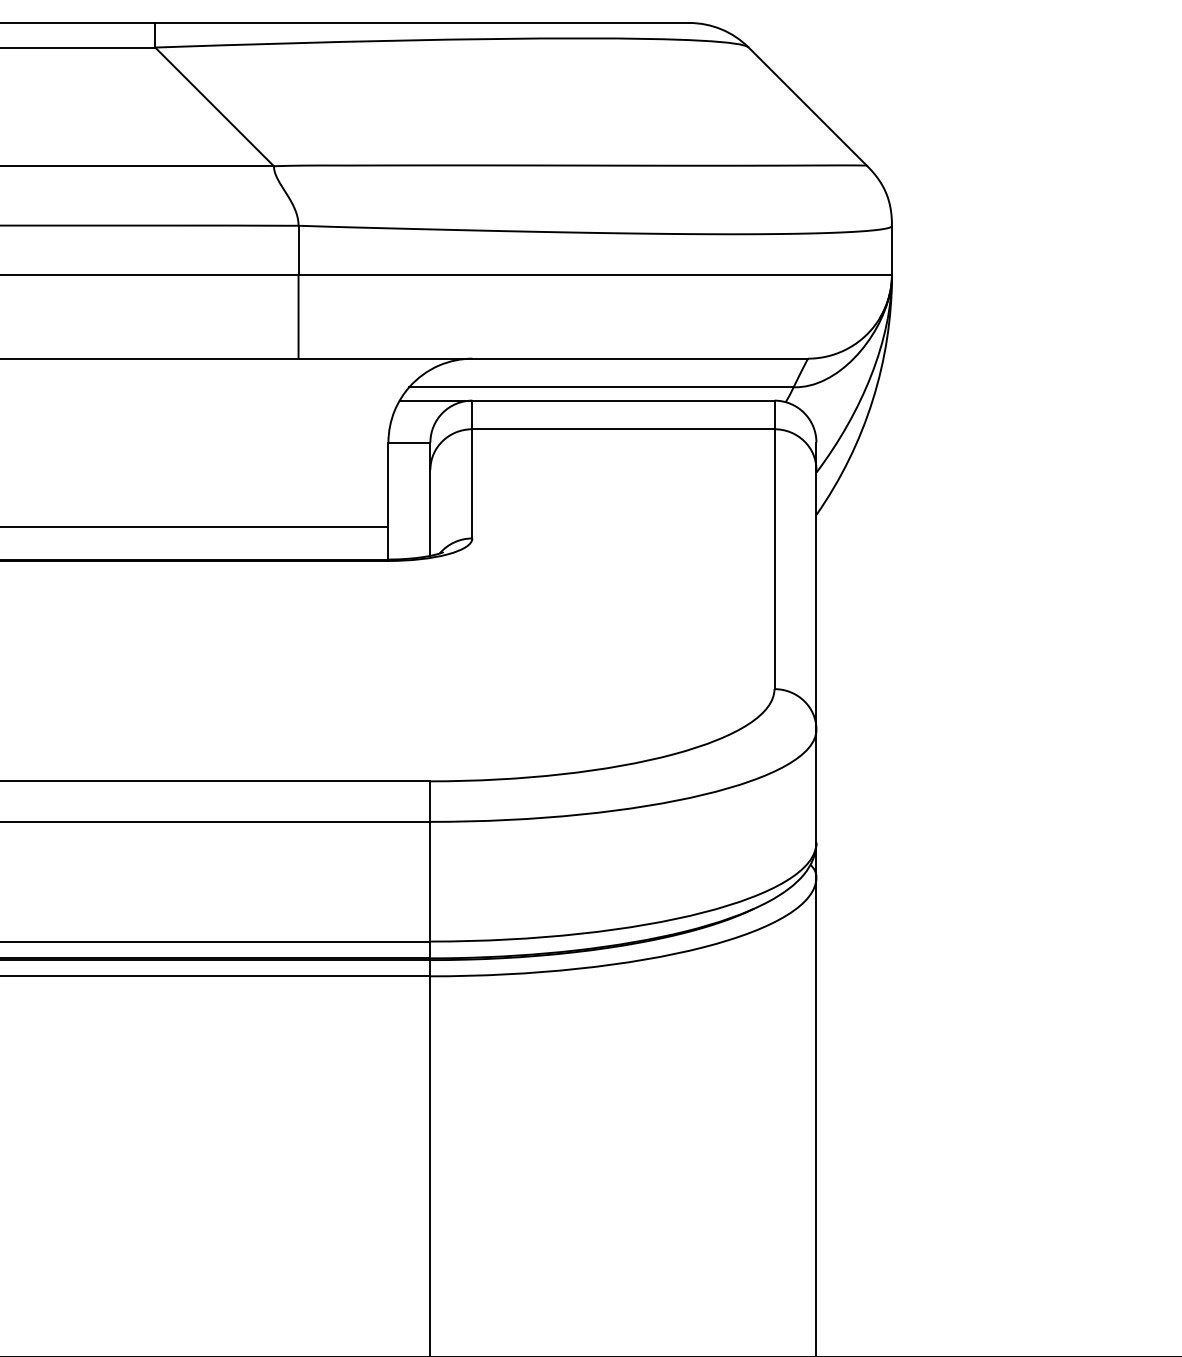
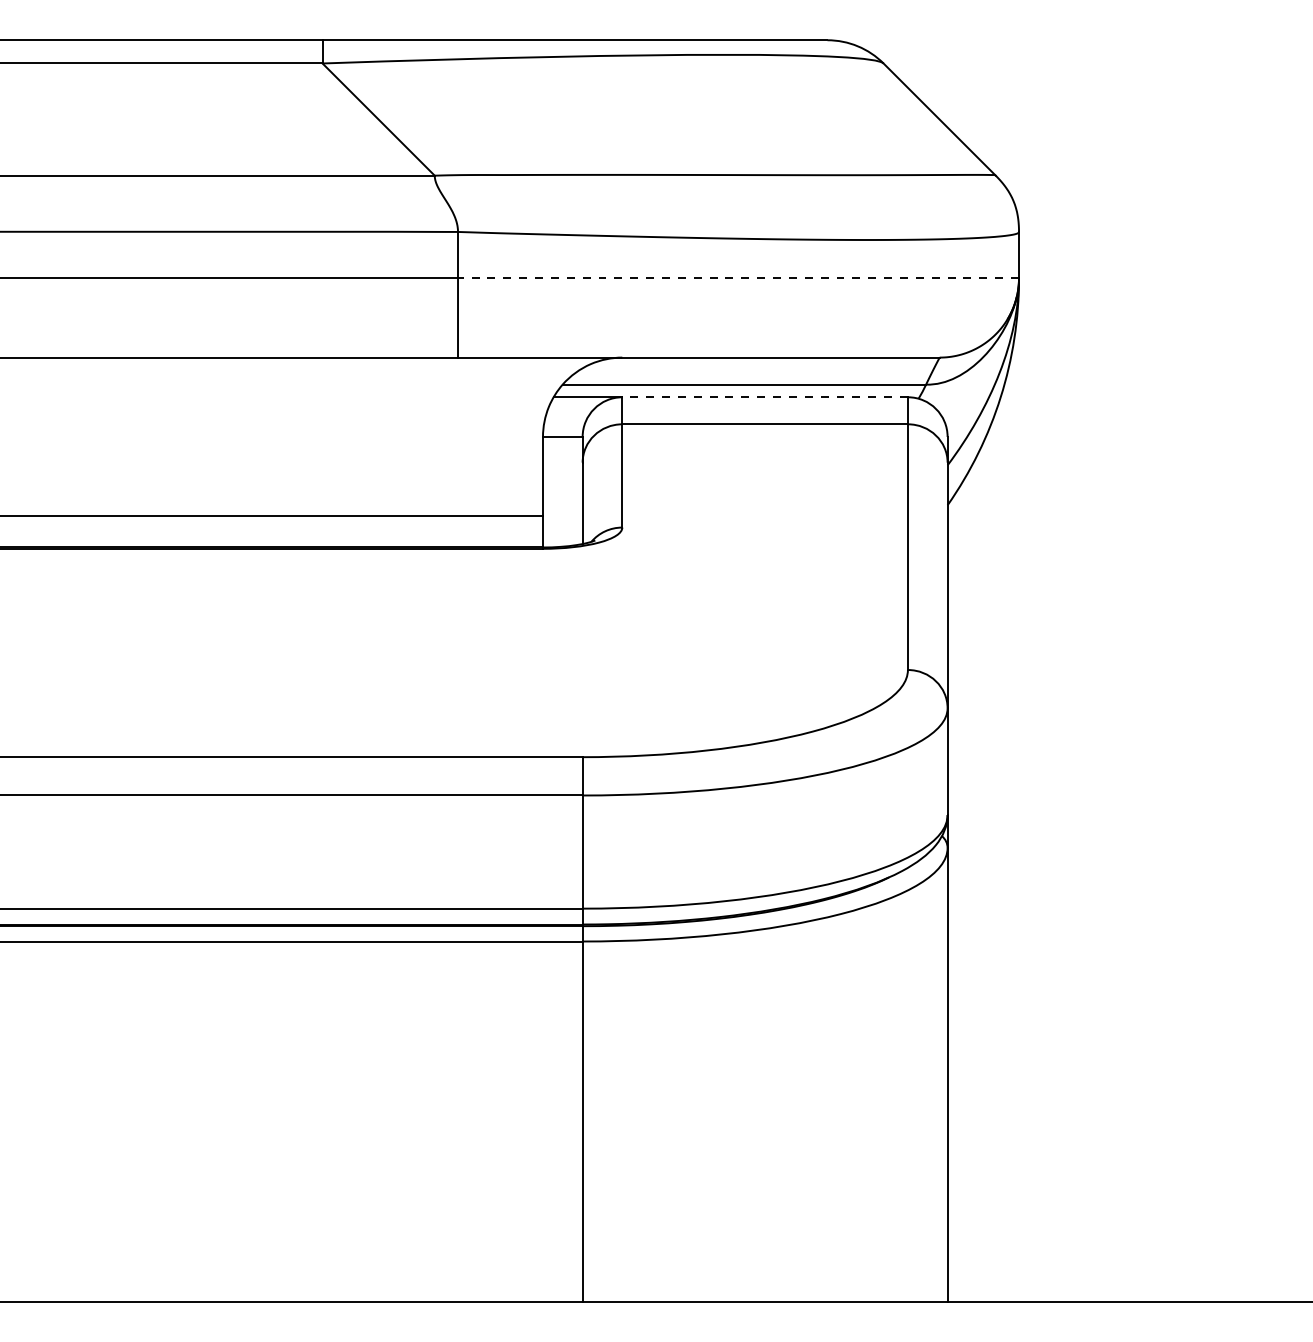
line: (595, 275) -> (738, 278), solid -> dashed
line: (623, 400) -> (765, 397), solid -> dashed

